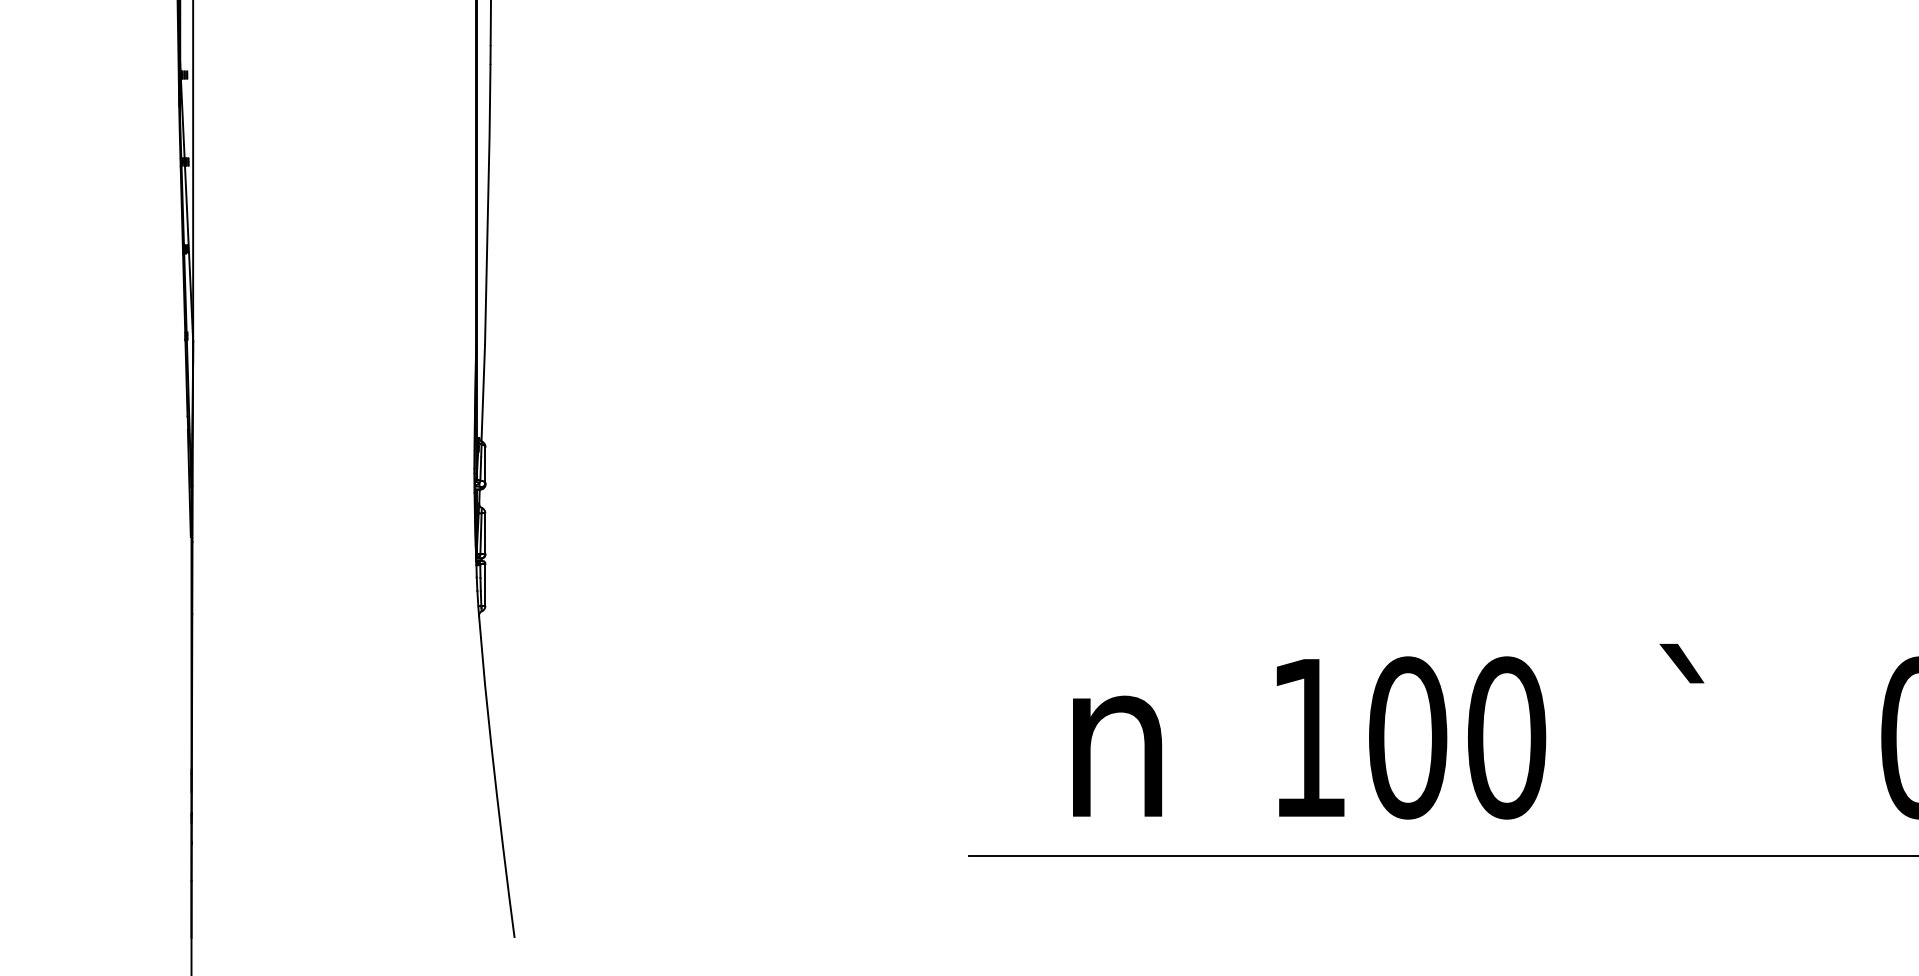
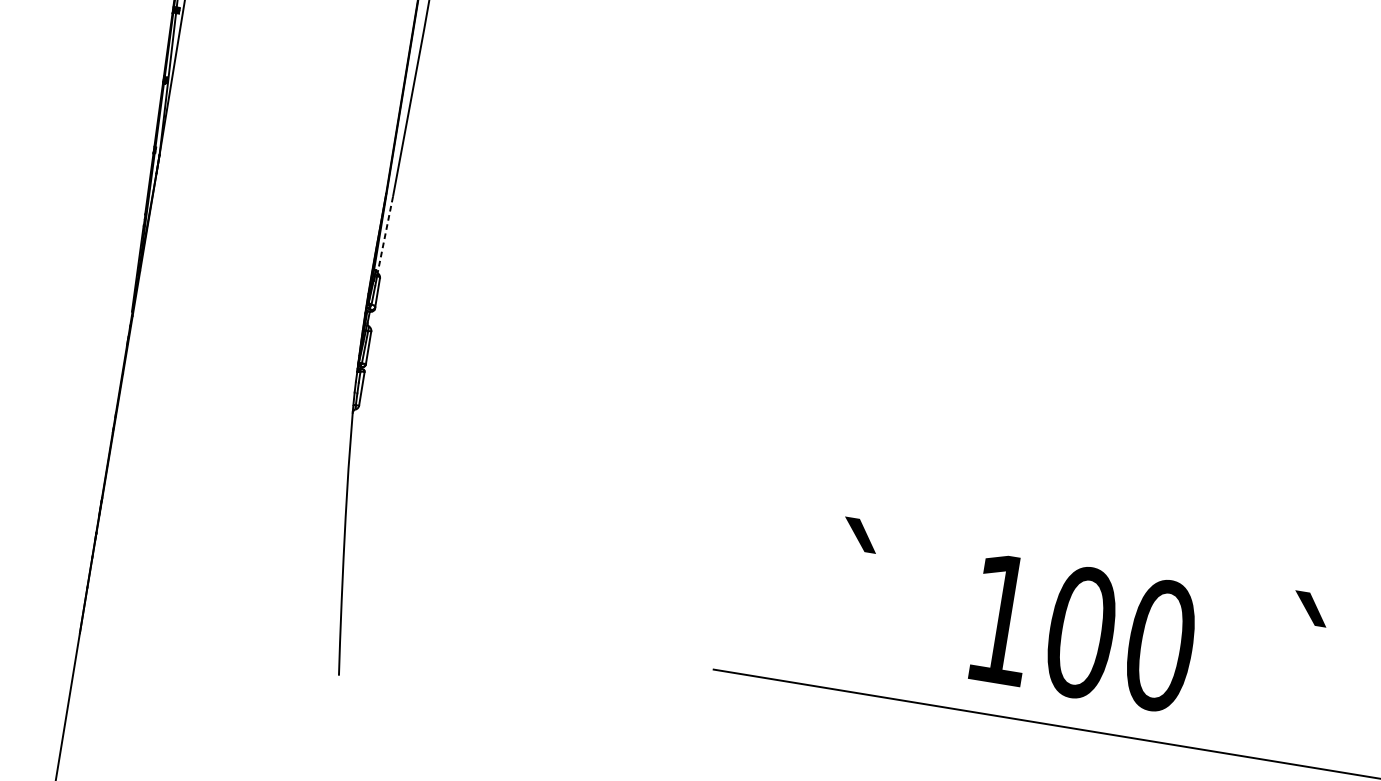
line: (483, 393) -> (385, 235), solid -> dashed
text: (1117, 729) -> (849, 587), n -> `

